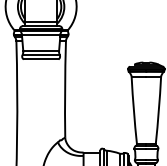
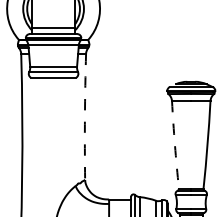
arc: (65, 89) -> (85, 117), solid -> dashed
arc: (133, 110) -> (174, 144), solid -> dashed

